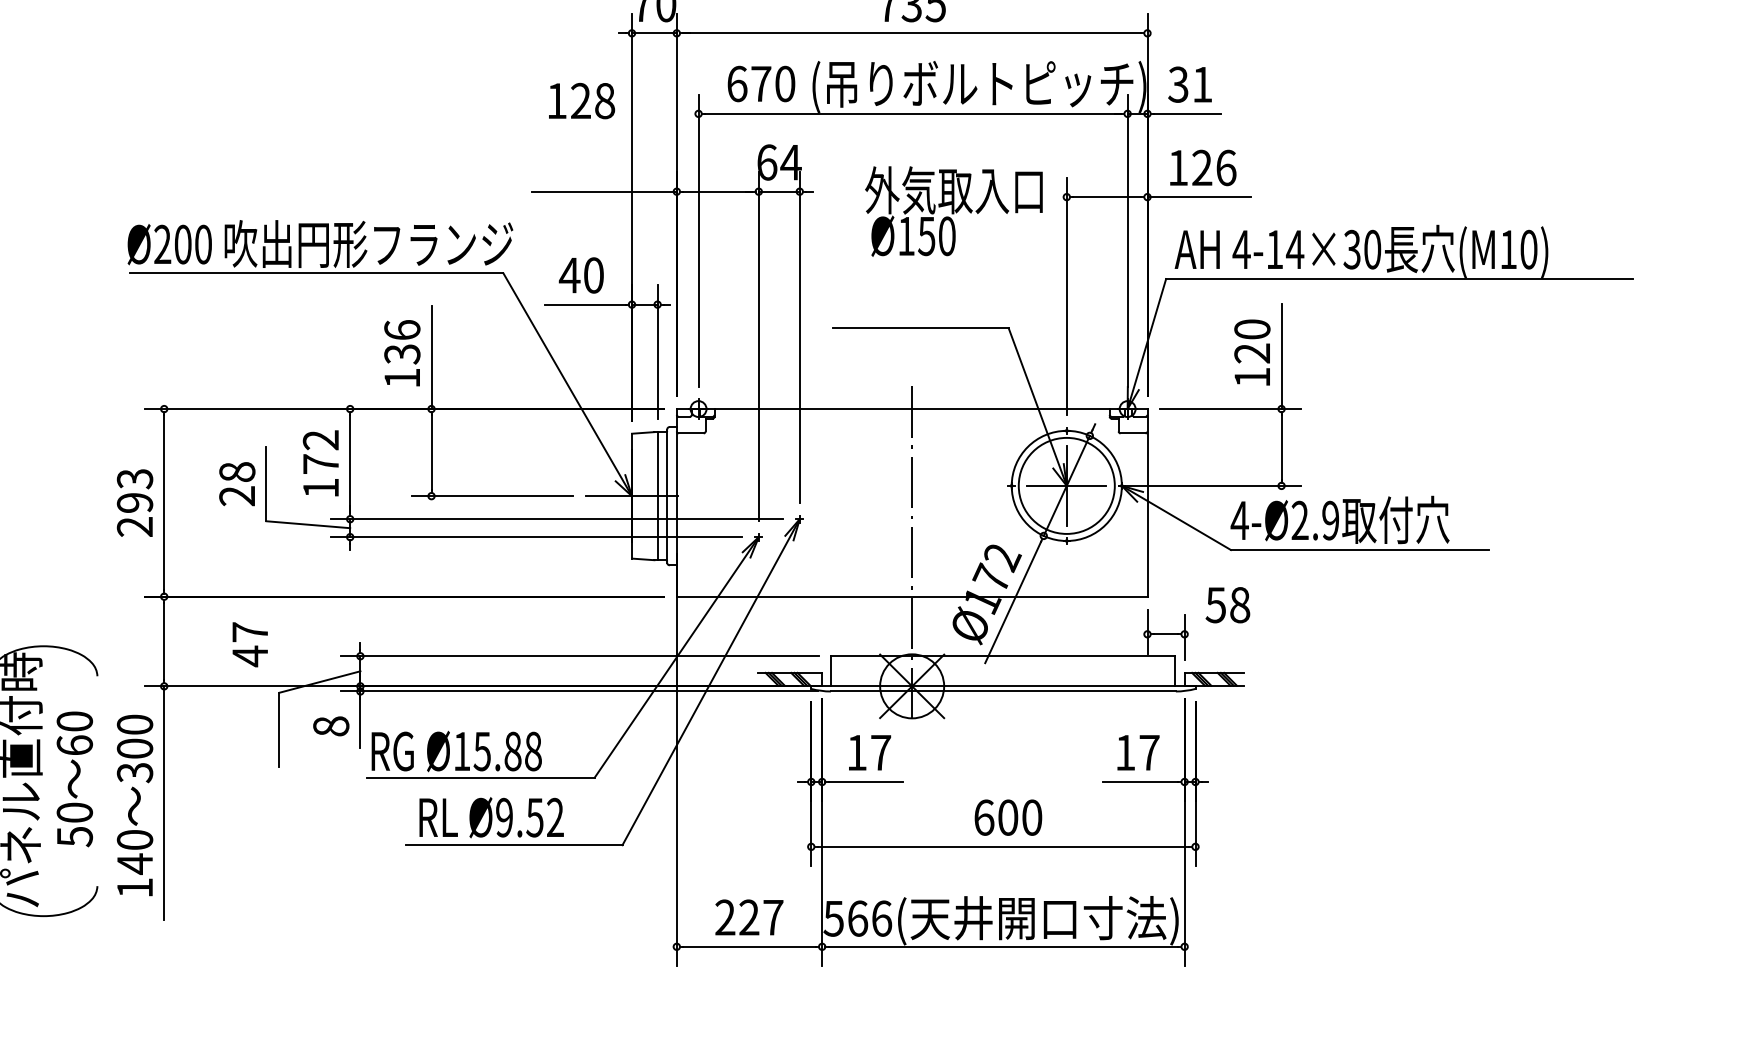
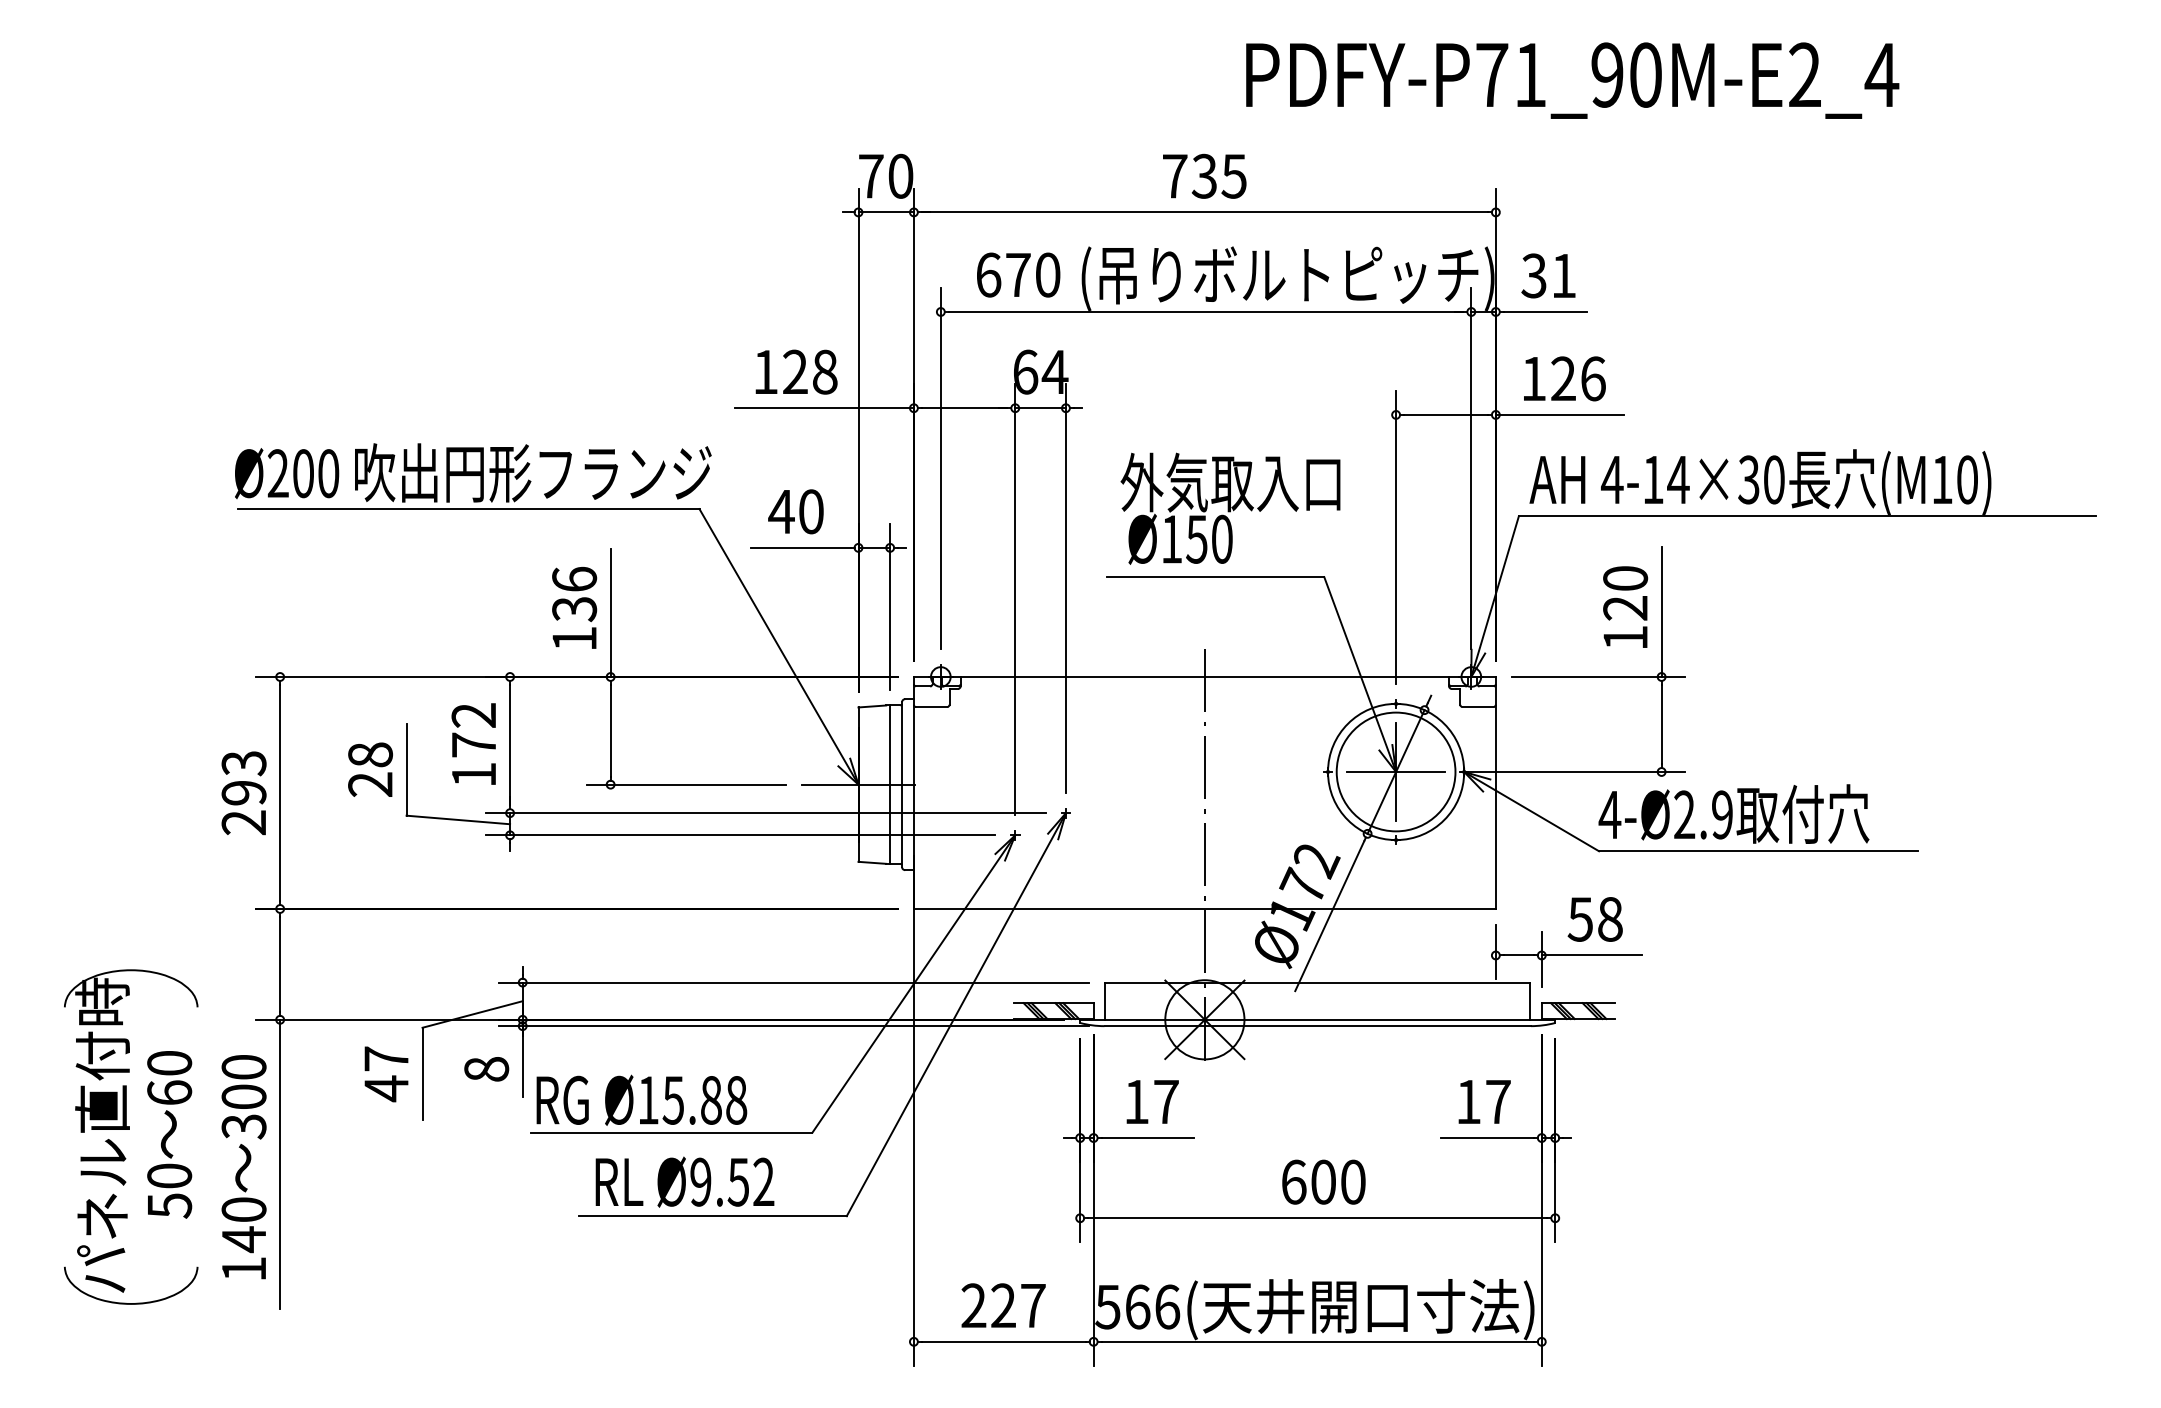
text: (581, 100) -> (796, 371), moved
text: (953, 211) -> (1230, 508), moved
line: (1224, 634) -> (1591, 955), added
text: (250, 644) -> (386, 1074), moved

